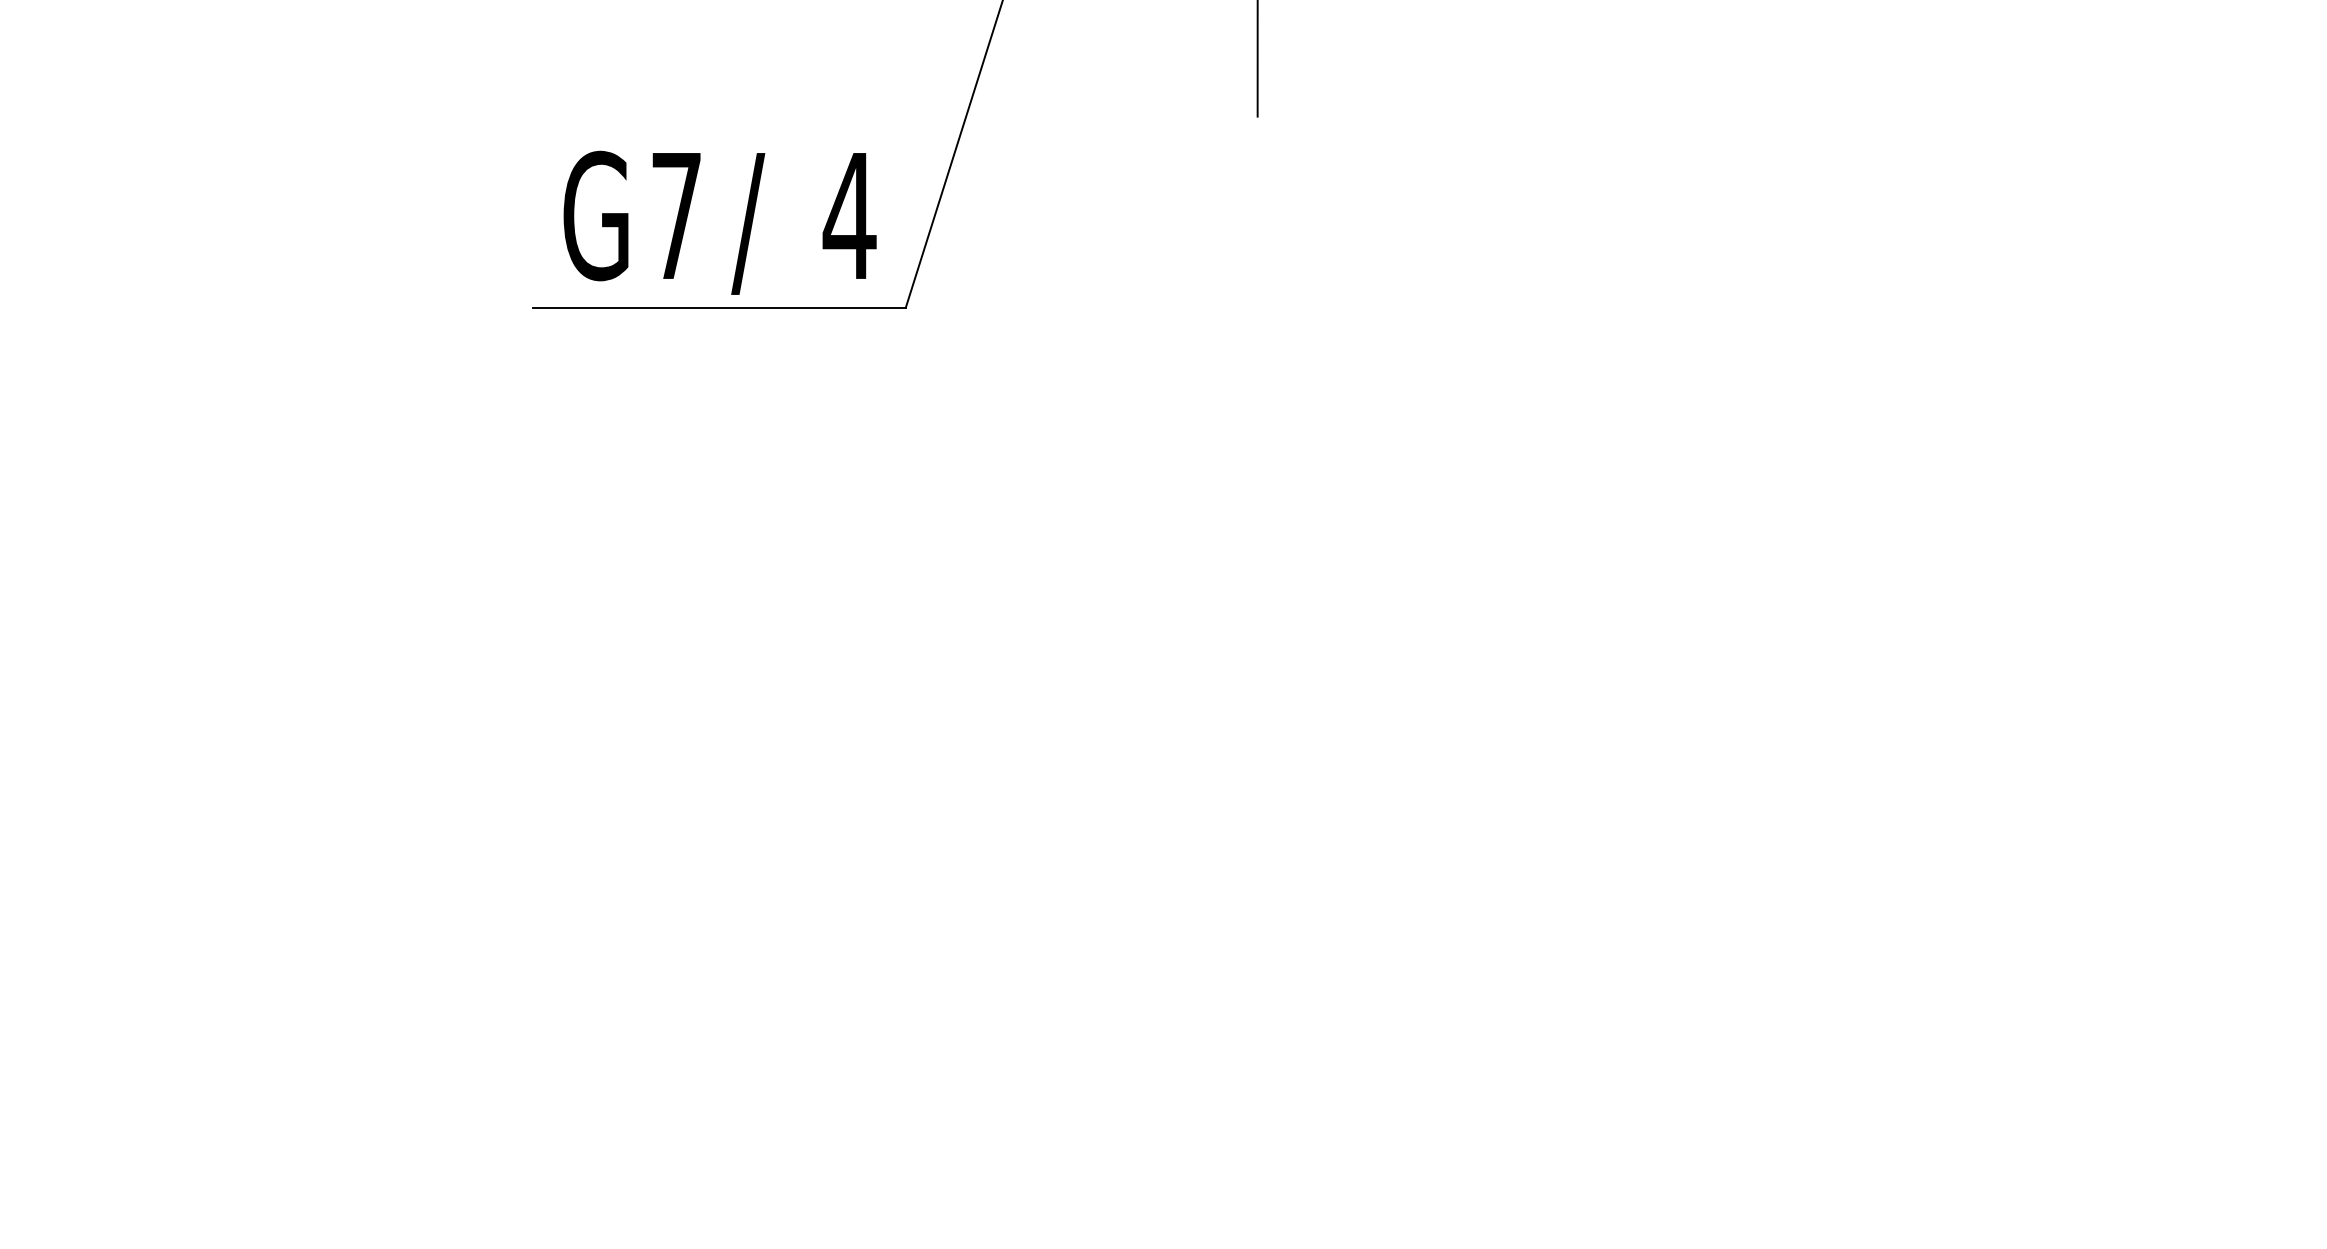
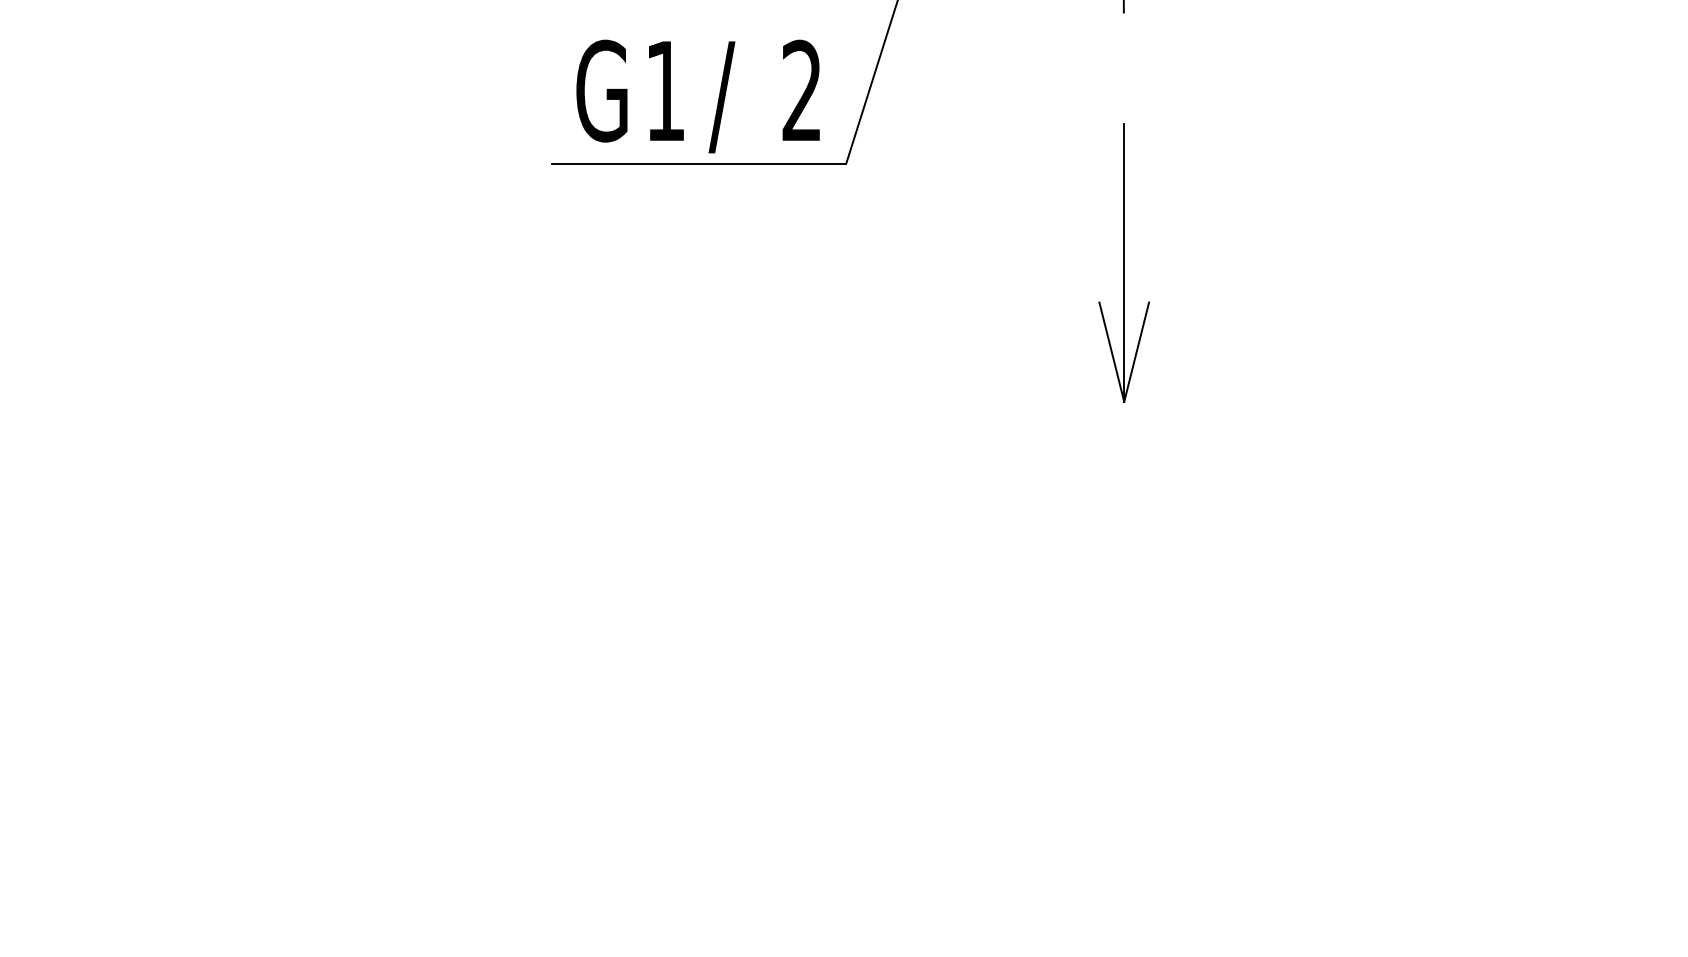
text: (849, 214) -> (801, 89), 4 -> 2
text: (676, 215) -> (665, 90), 7 -> 1
part: (1257, 433) -> (1123, 262), added

